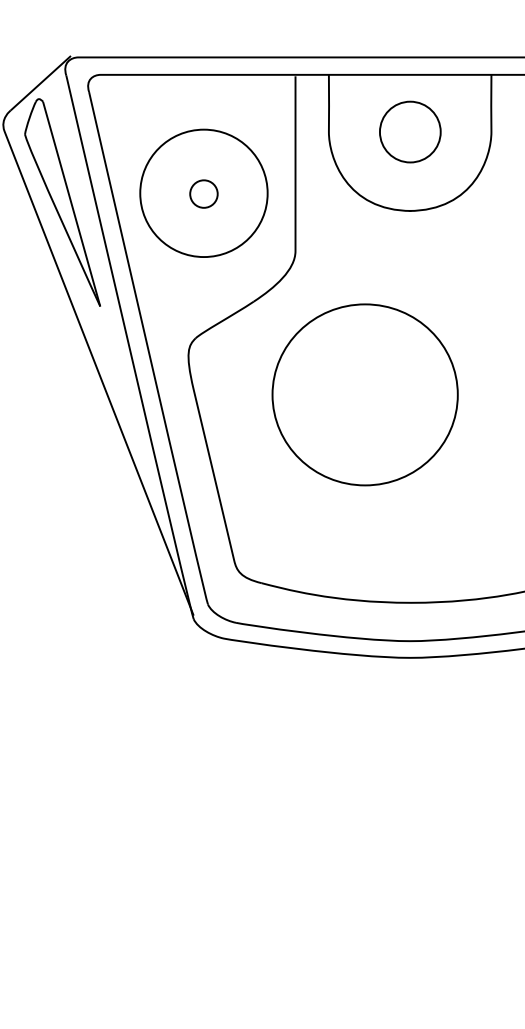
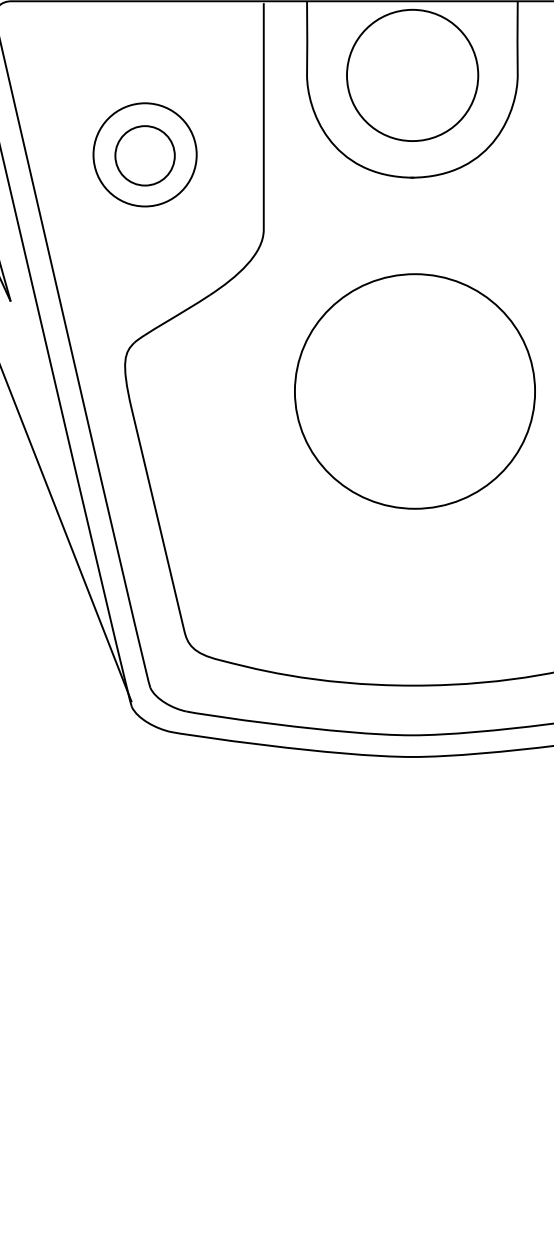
circle: (409, 131) -> (411, 74), size x1.67
circle: (203, 193) -> (144, 155), size x0.62
circle: (203, 194) -> (144, 156), size x1.67
part: (364, 394) -> (414, 390), moved

